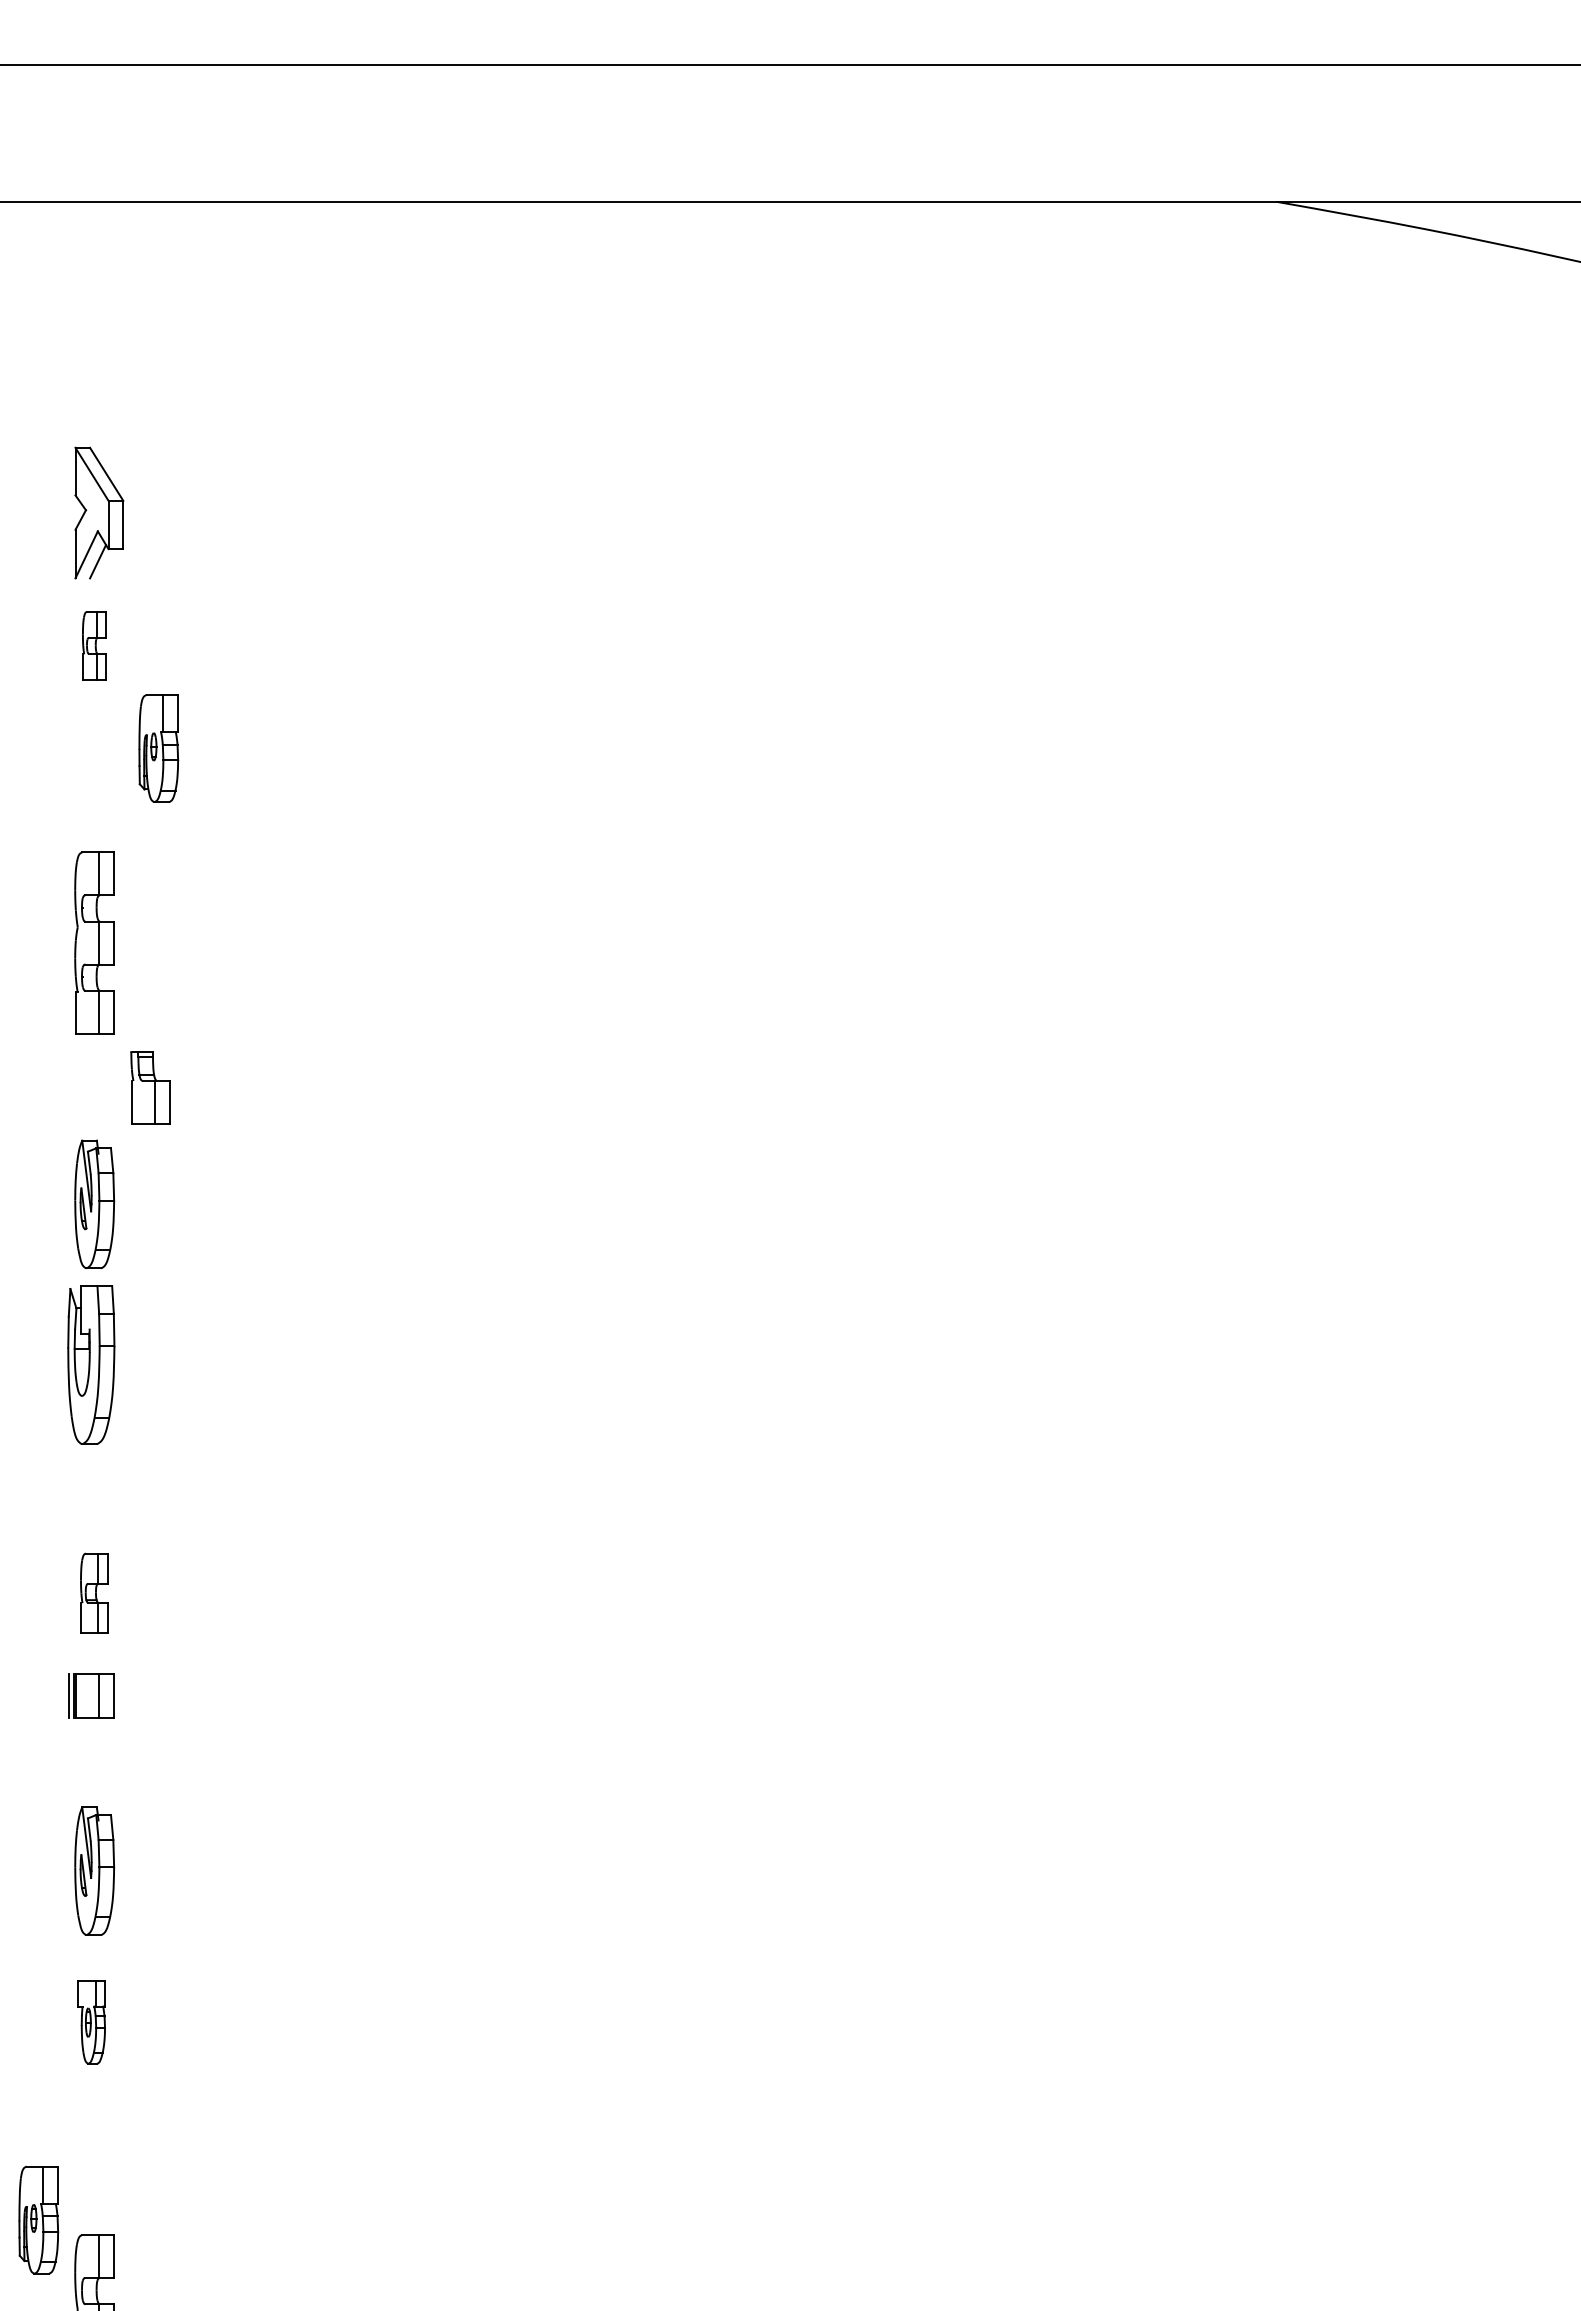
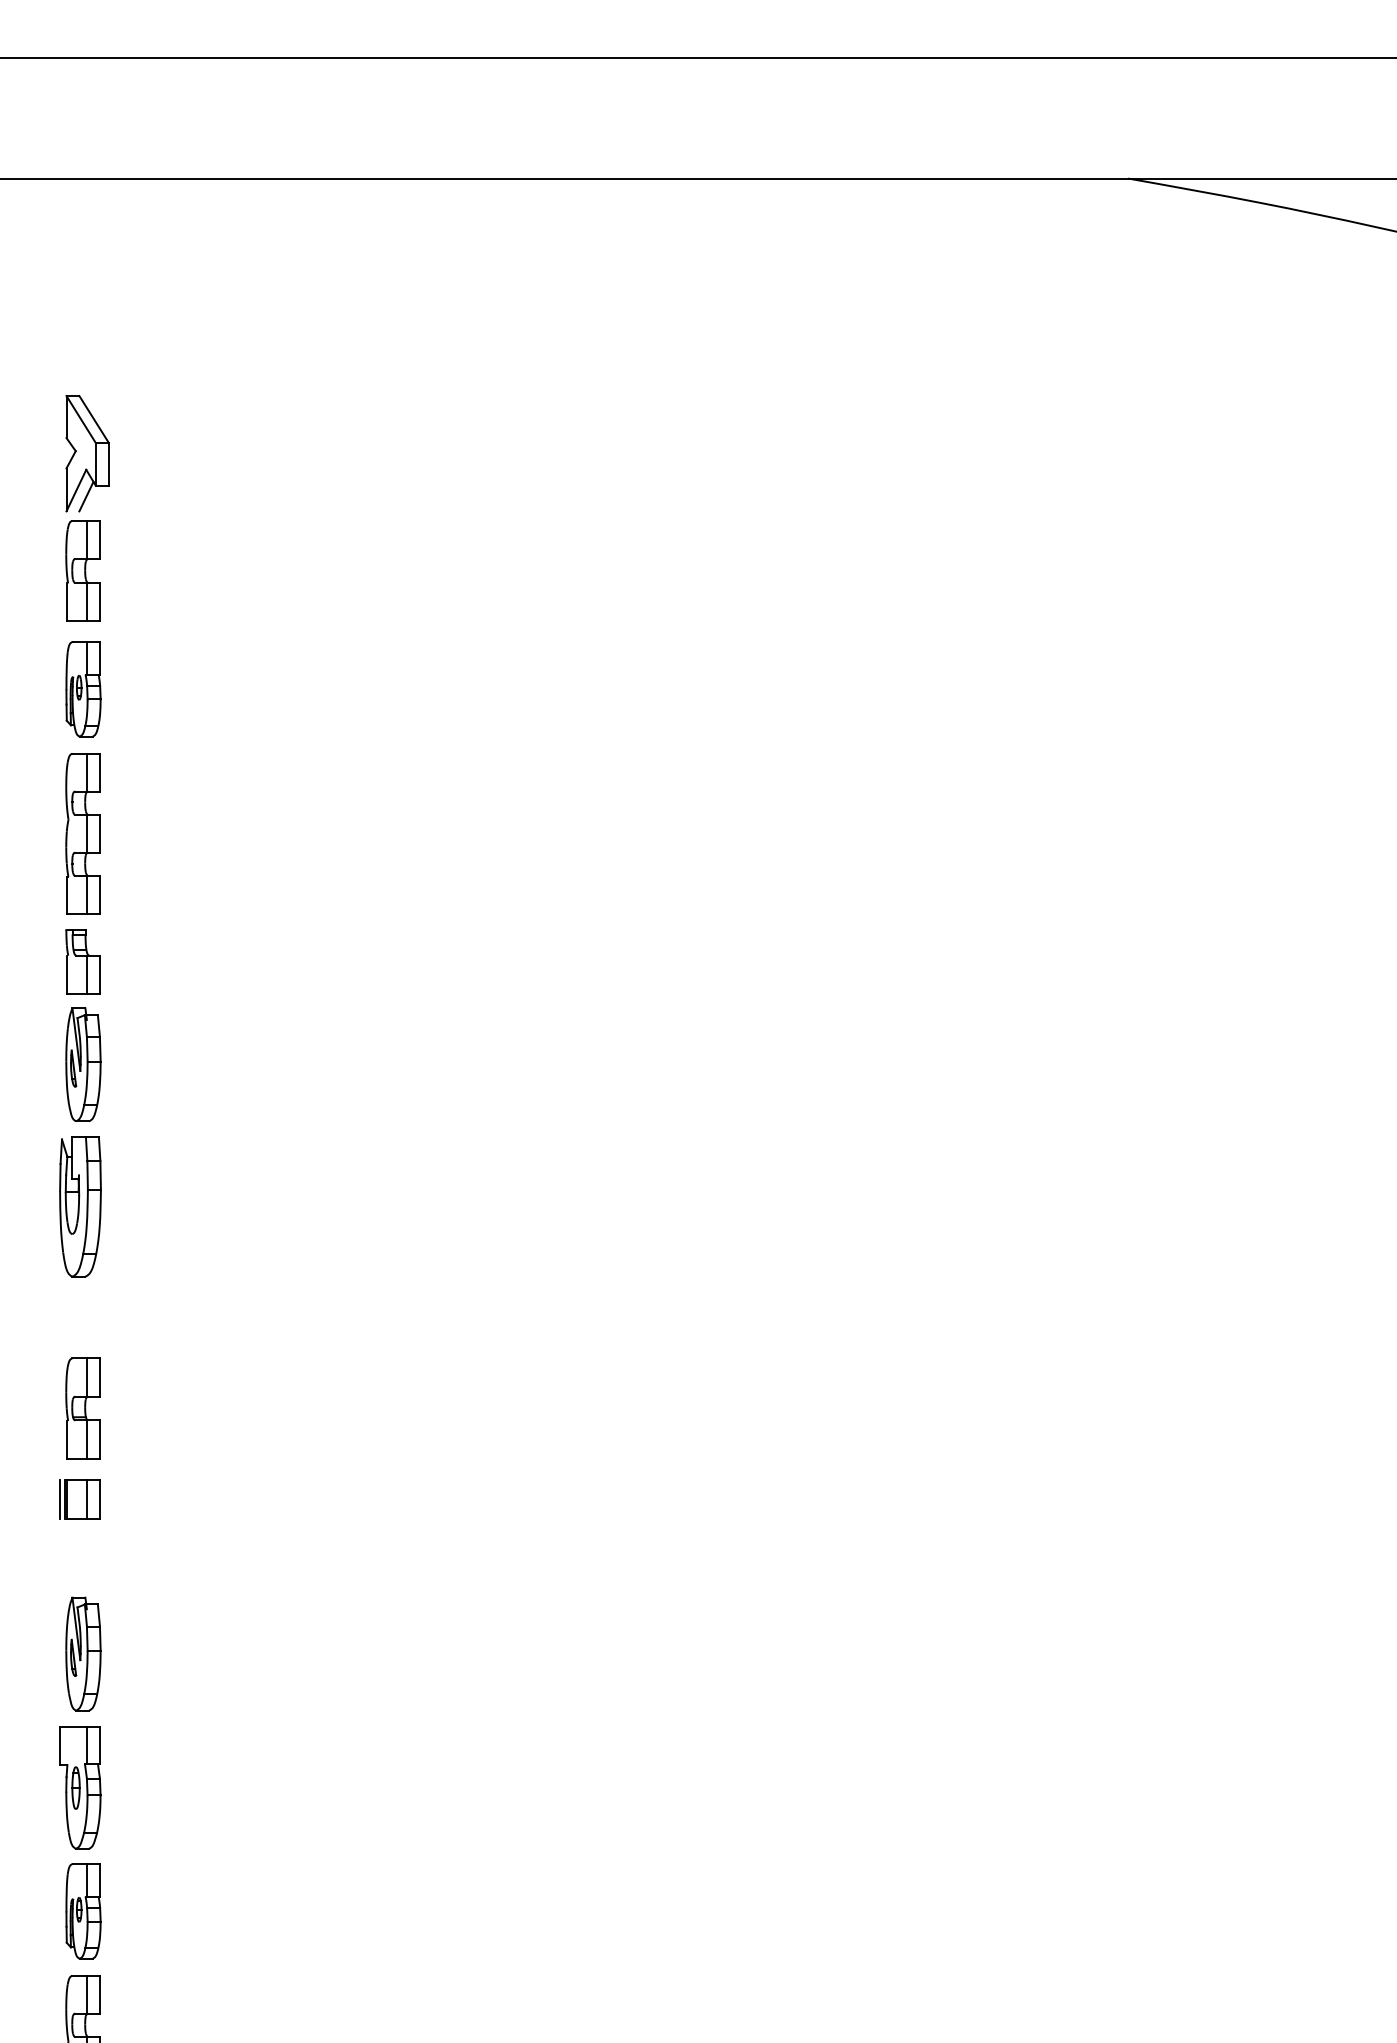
part: (94, 645) -> (83, 570), size x1.67
part: (158, 748) -> (83, 689), moved
part: (150, 1087) -> (83, 961), moved
part: (94, 1592) -> (83, 1407), size x1.43
part: (91, 2022) -> (80, 1787), size x1.67
part: (38, 2219) -> (83, 1910), moved

